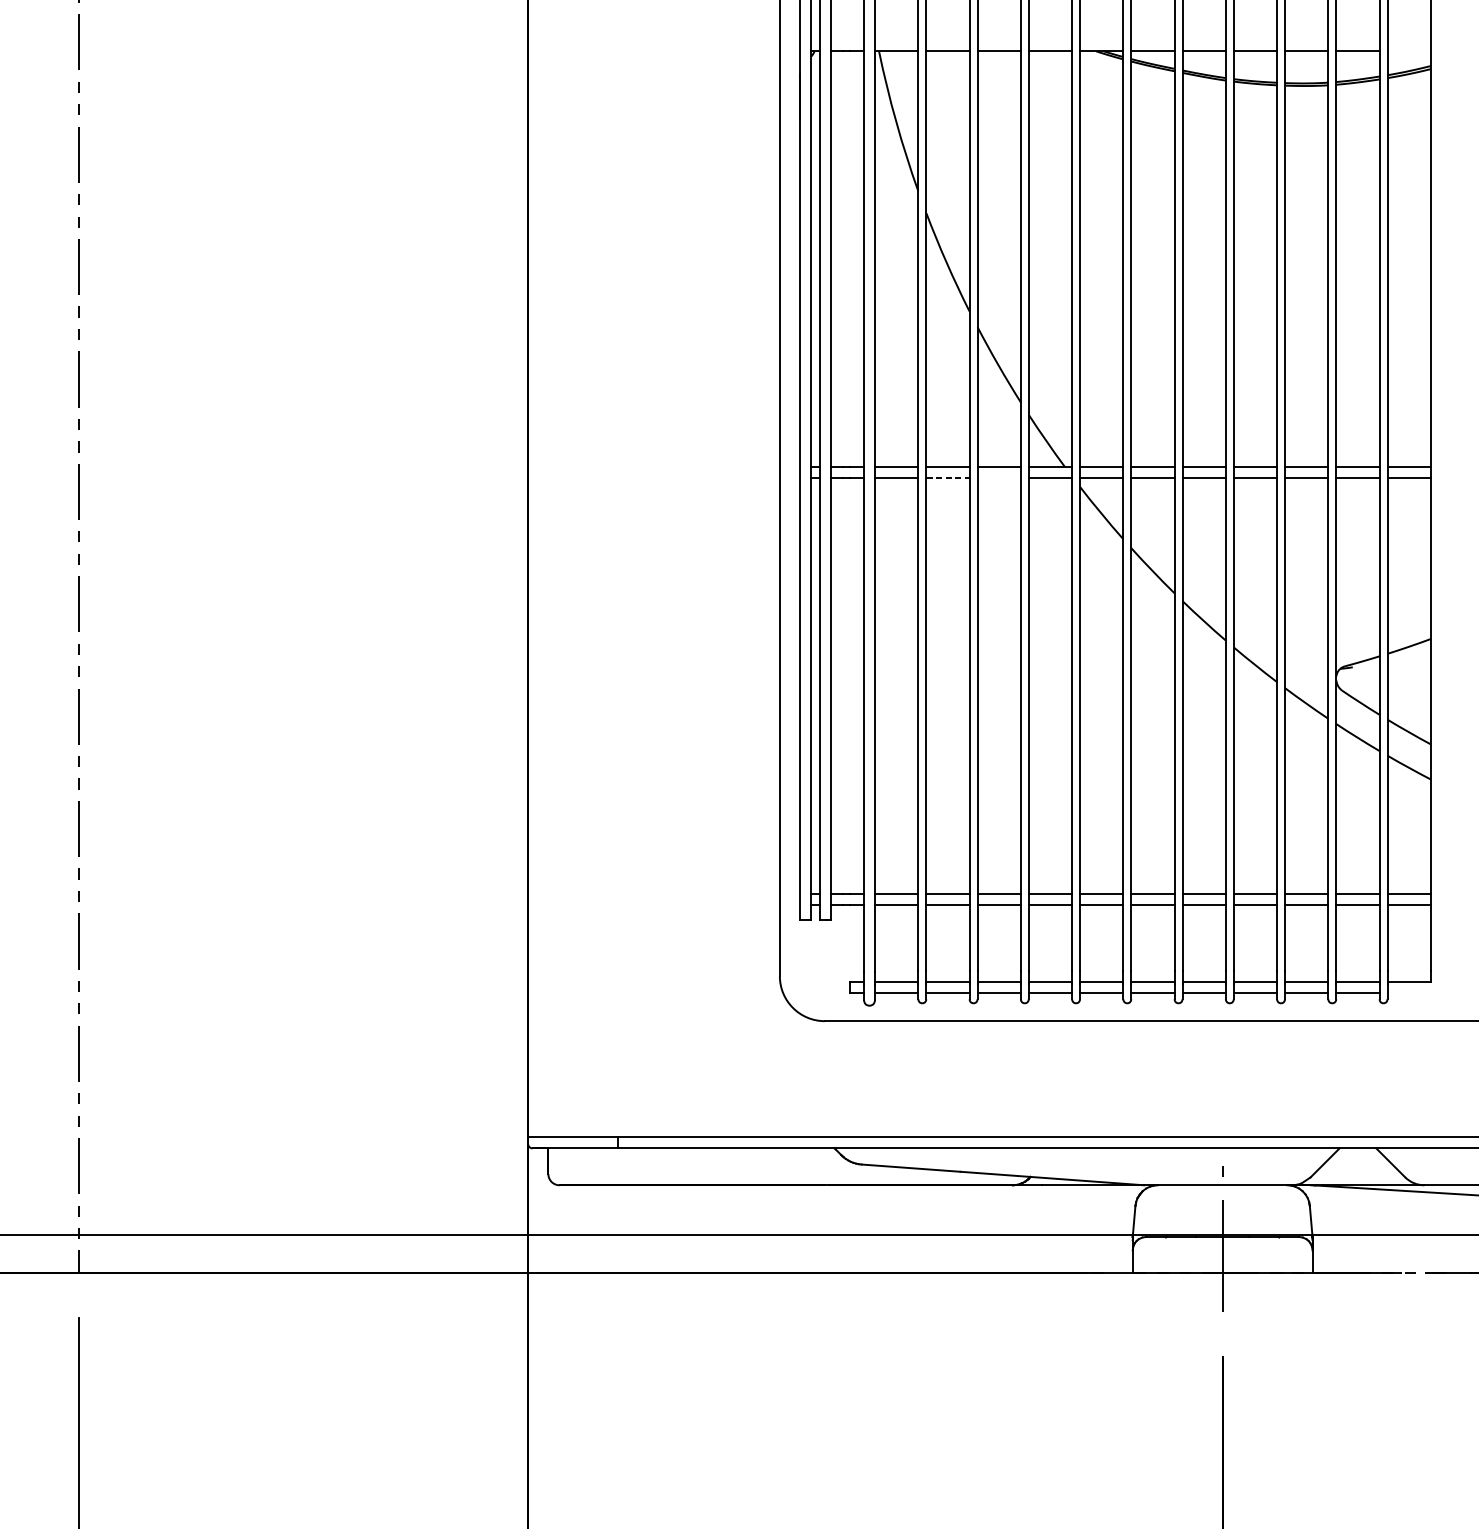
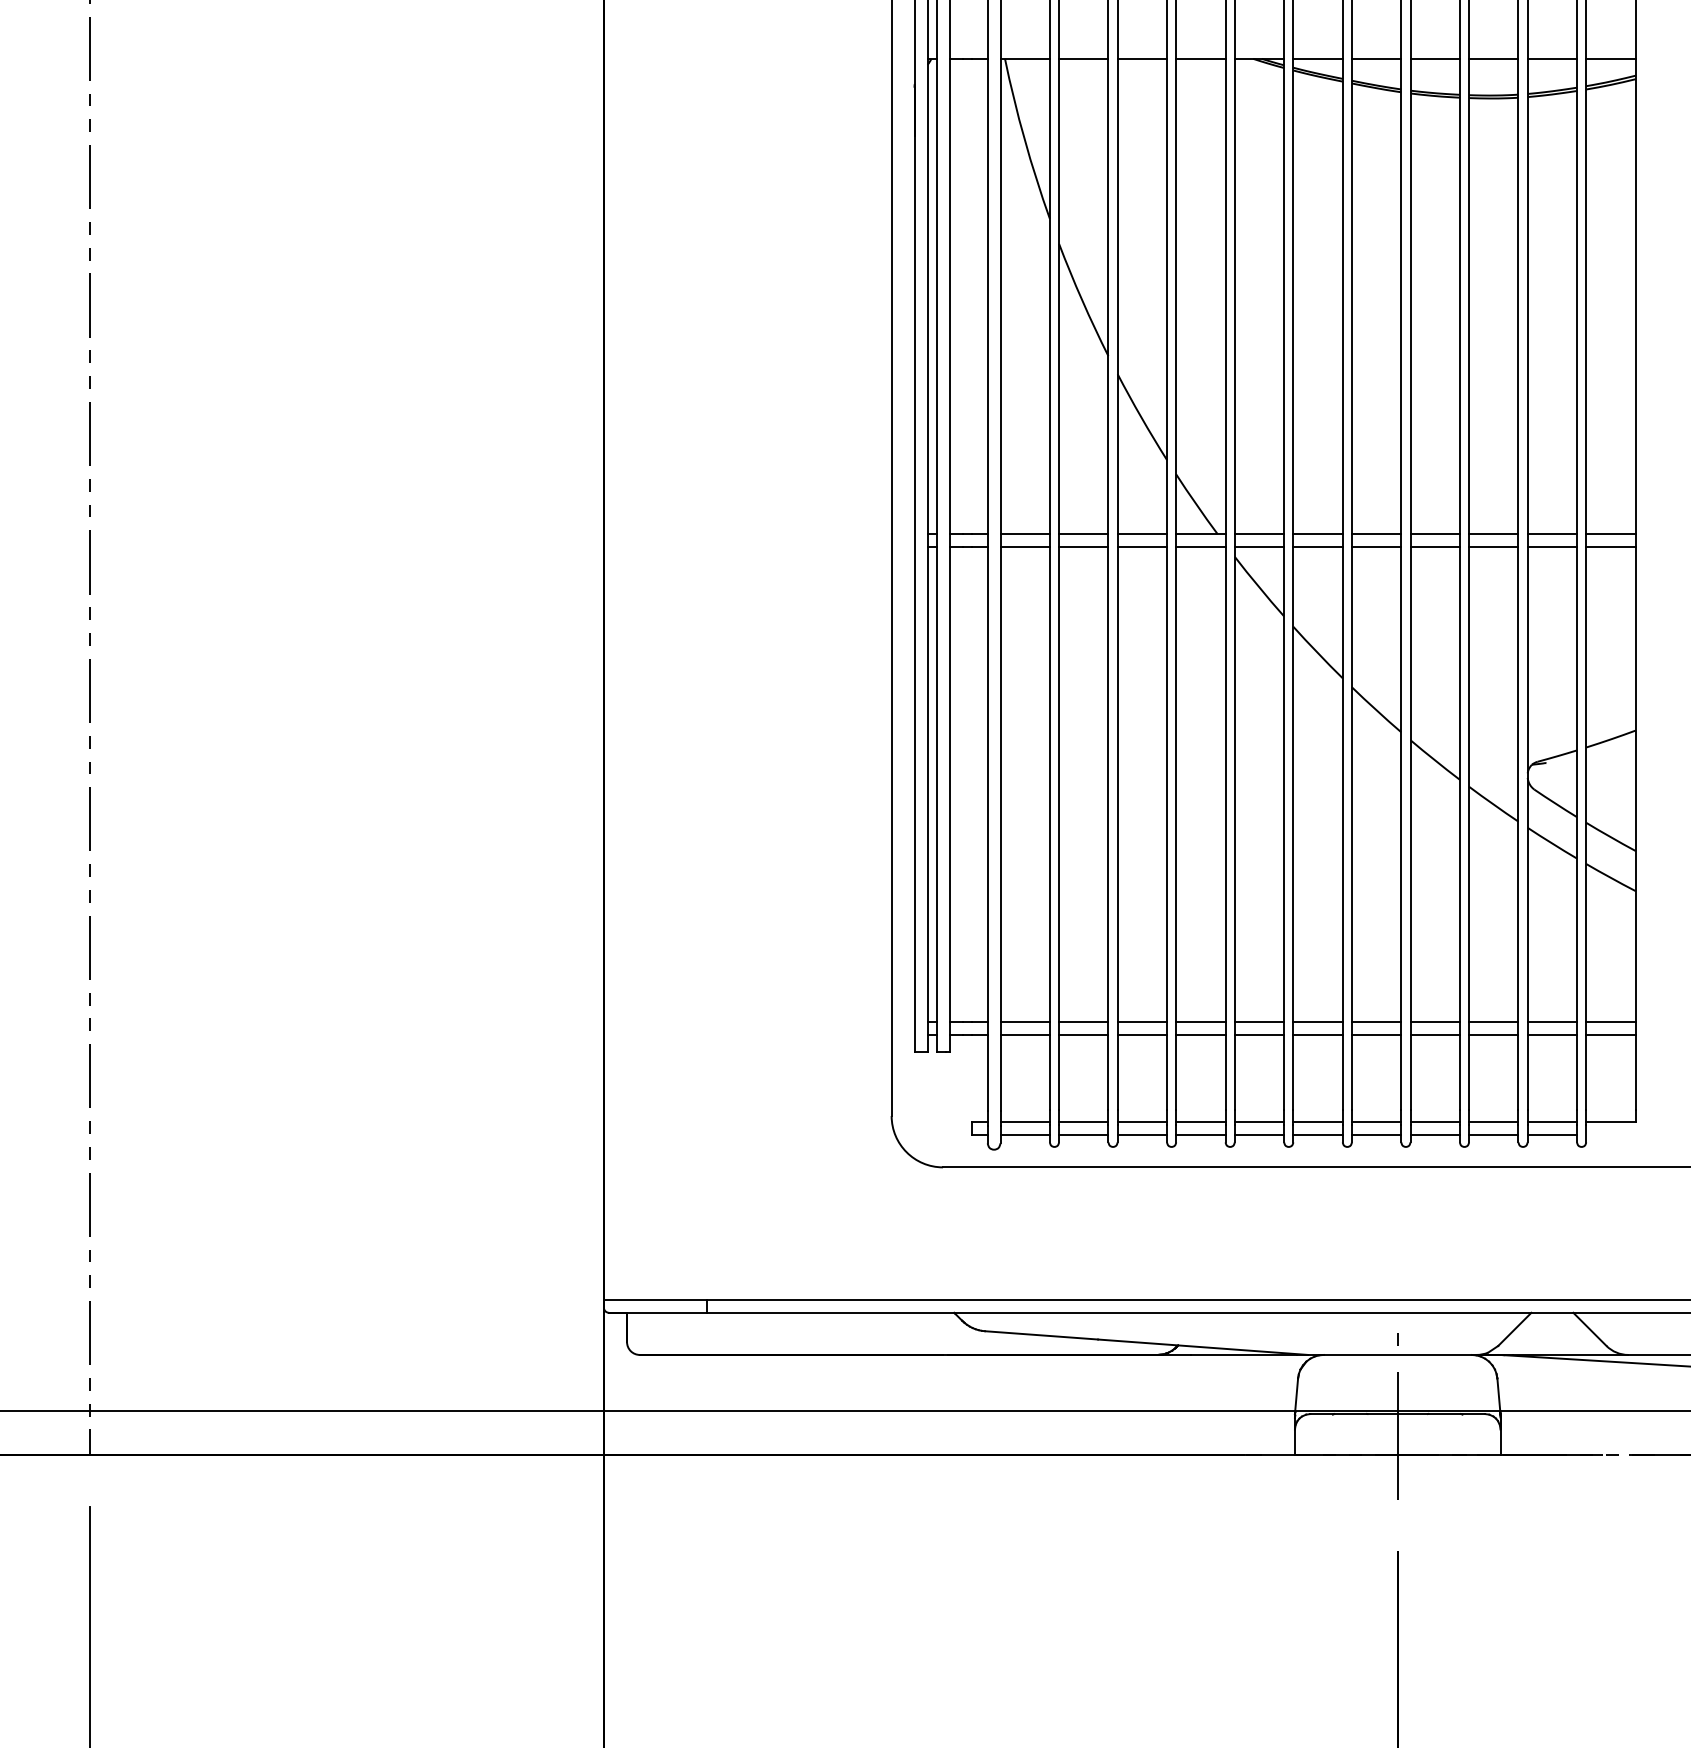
line: (1408, 51) -> (1610, 58), added
line: (947, 477) -> (1083, 546), dashed -> solid
line: (999, 477) -> (1142, 546), added

